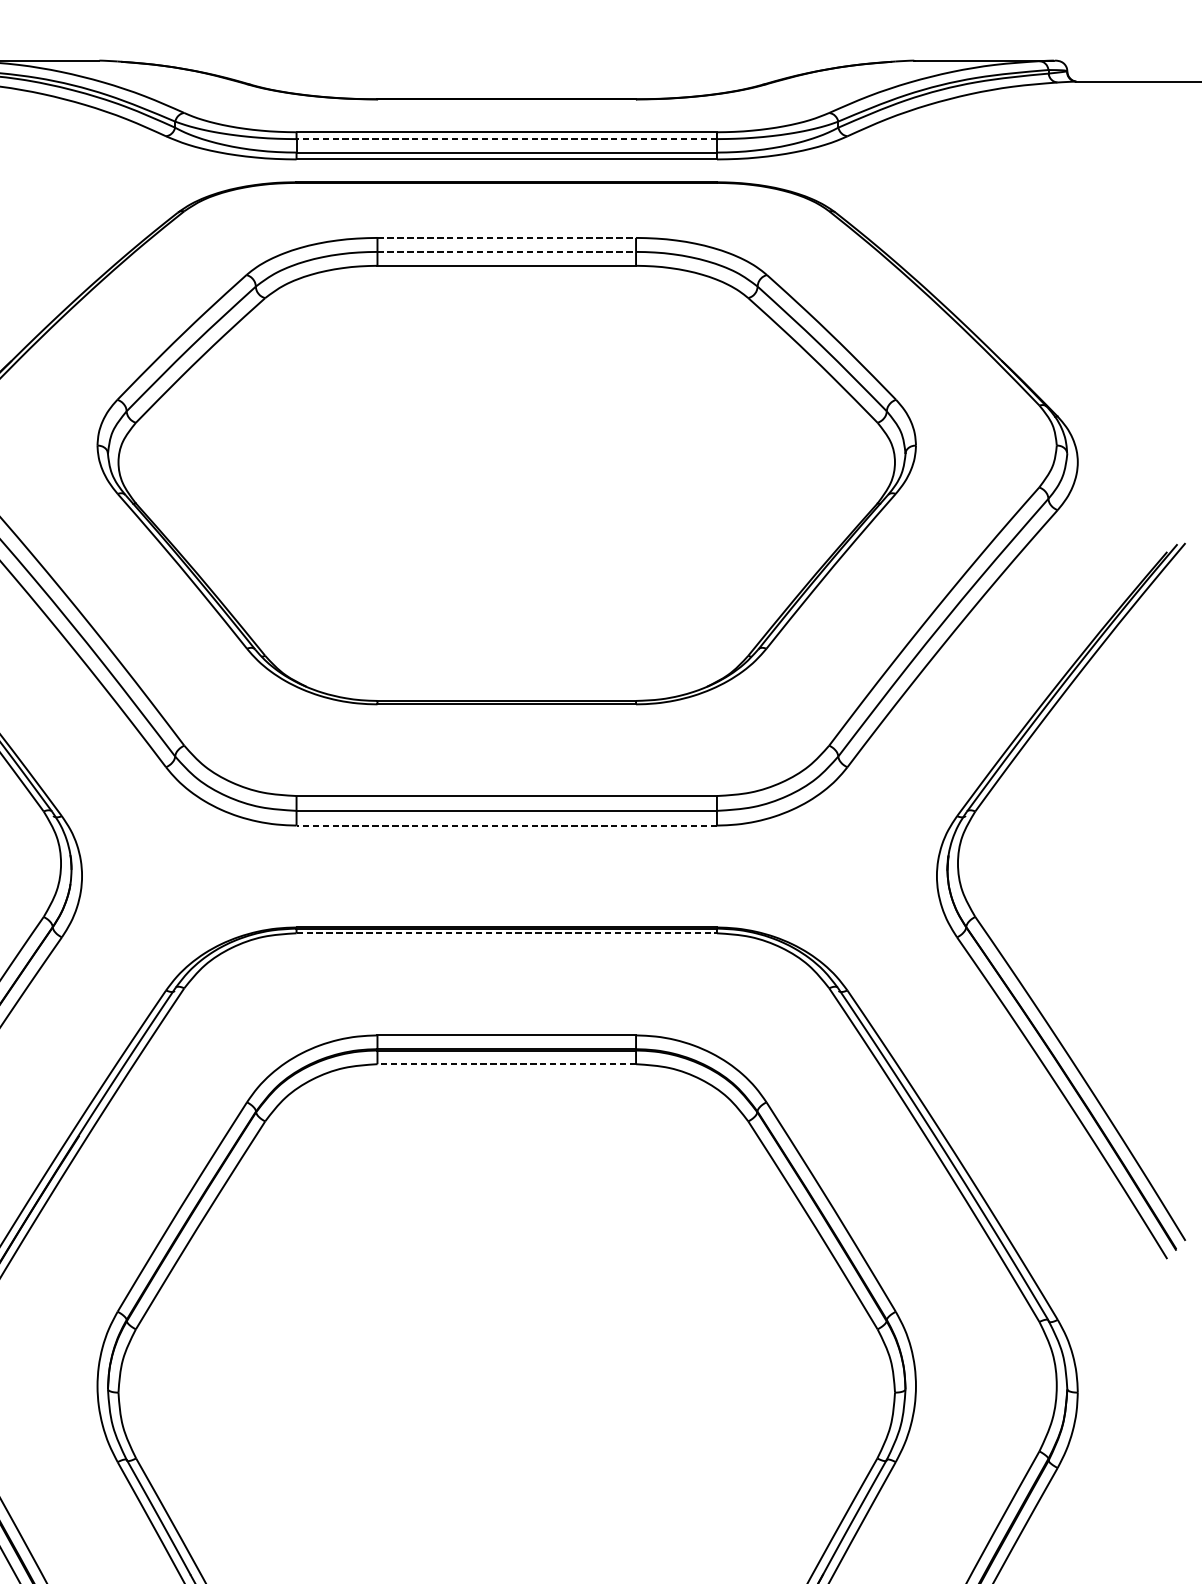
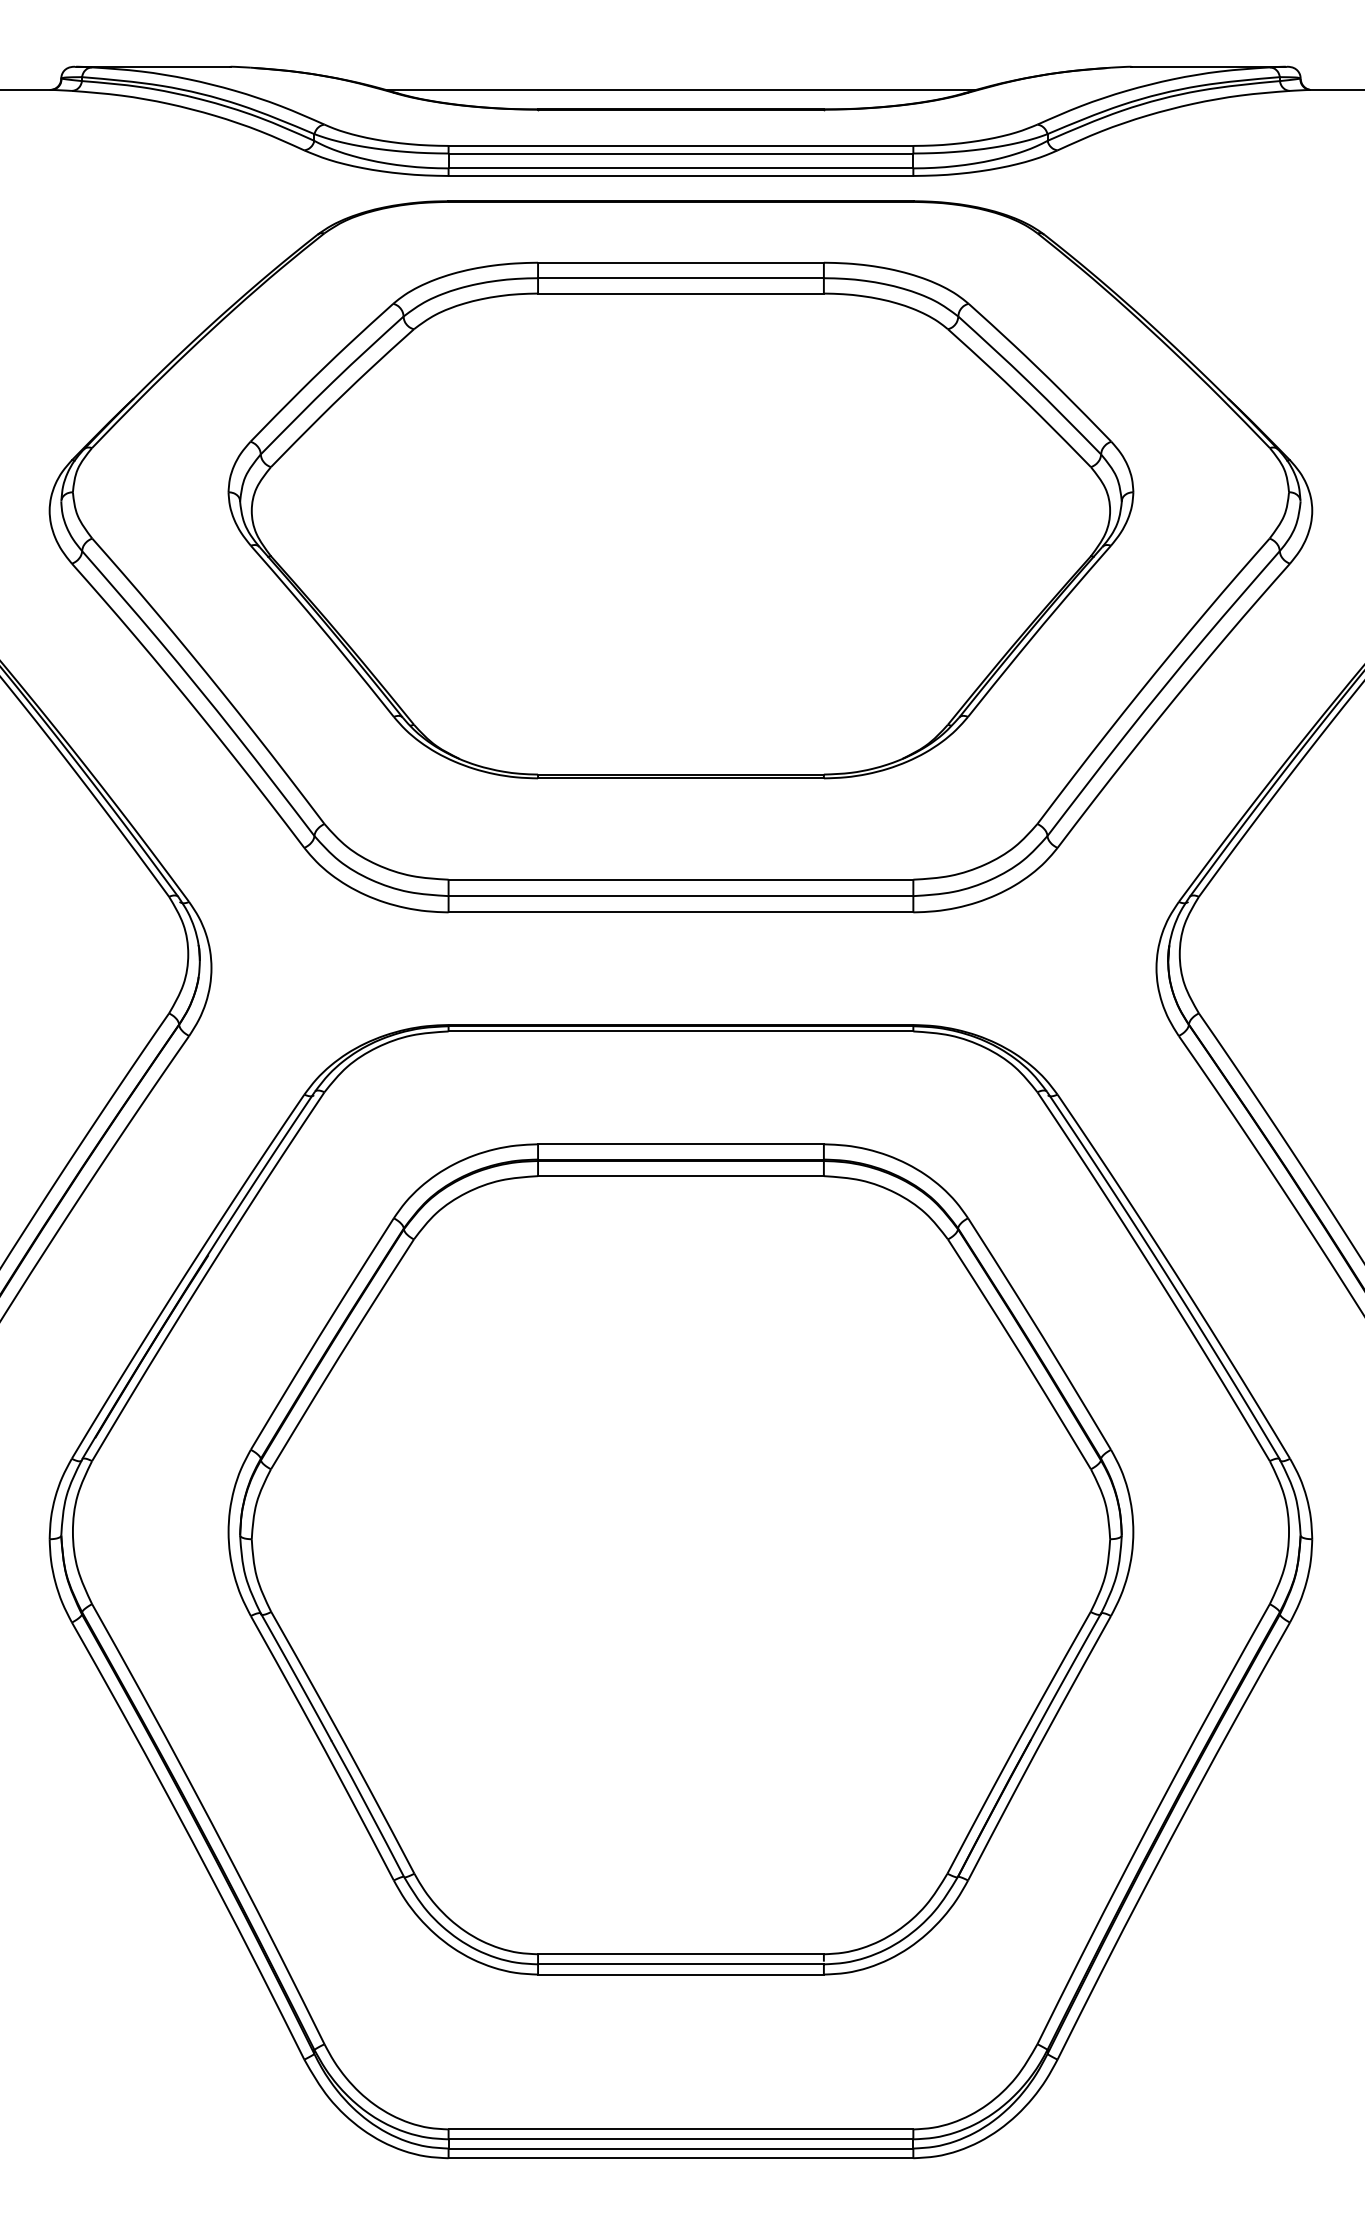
line: (506, 81) -> (680, 89), added
line: (506, 139) -> (680, 153), dashed -> solid
line: (506, 237) -> (680, 262), dashed -> solid
line: (506, 252) -> (680, 278), dashed -> solid
line: (506, 825) -> (680, 912), dashed -> solid
line: (507, 933) -> (681, 1031), dashed -> solid
line: (506, 1064) -> (680, 1176), dashed -> solid

